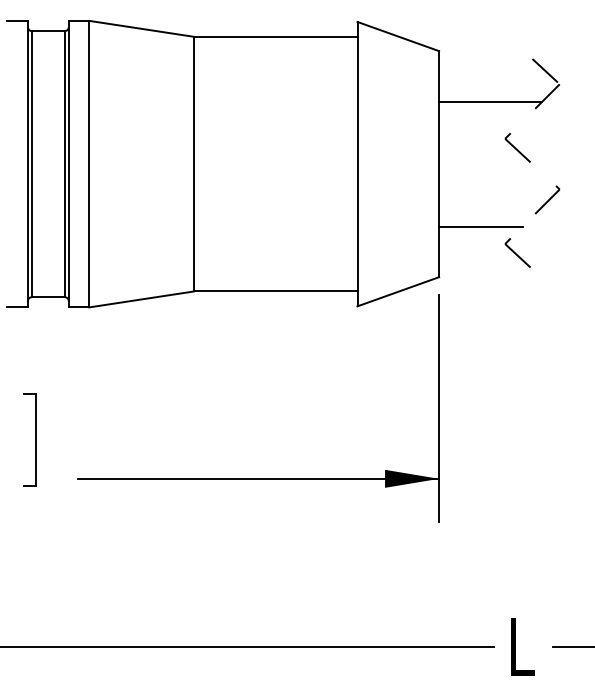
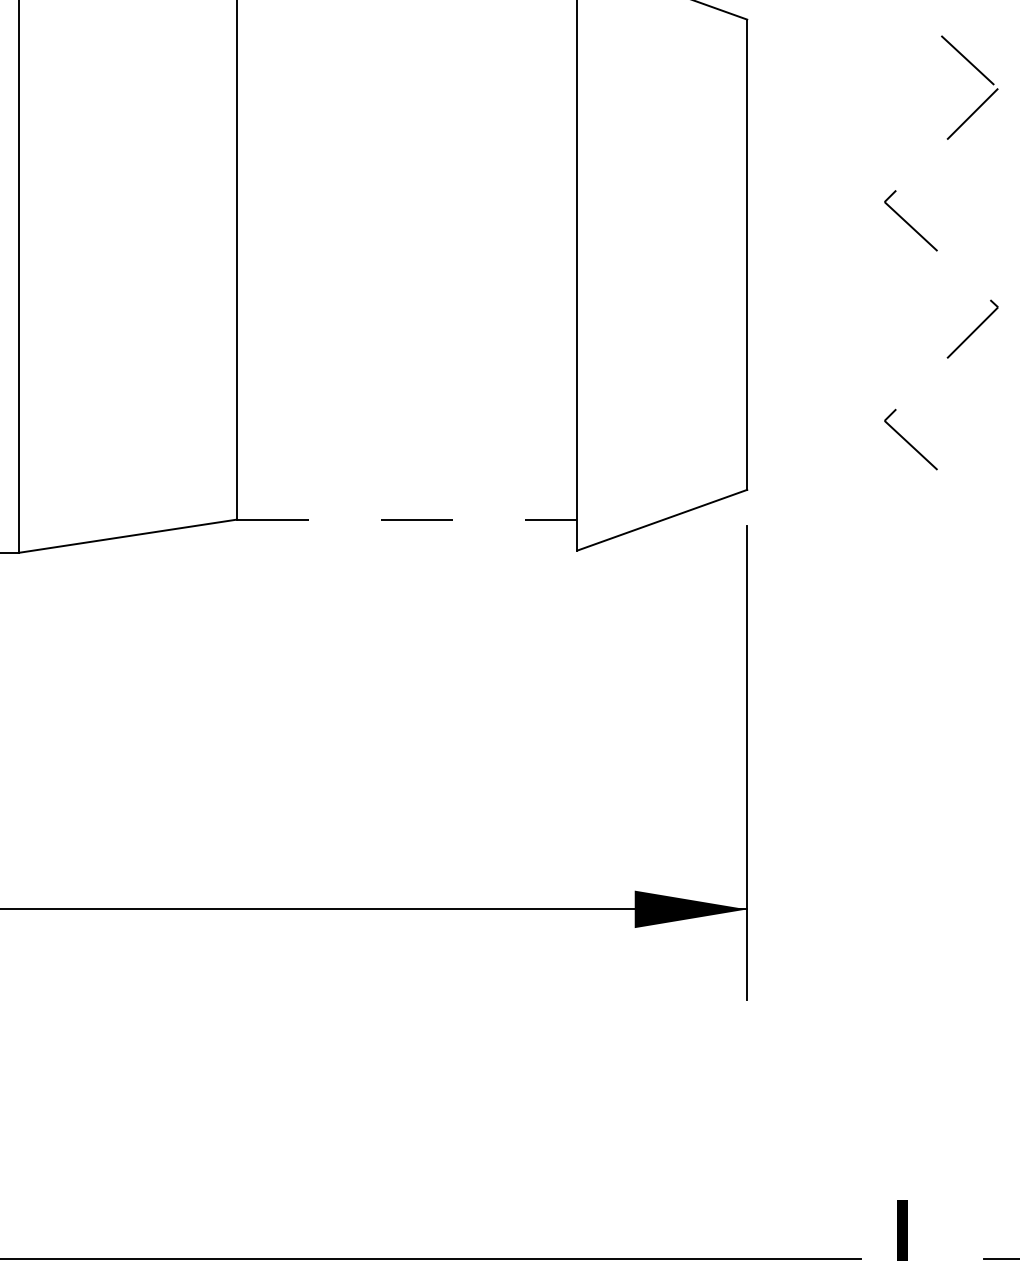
line: (490, 101) -> (854, 124), removed
line: (480, 226) -> (833, 384), removed
line: (275, 291) -> (406, 519), solid -> dashed

